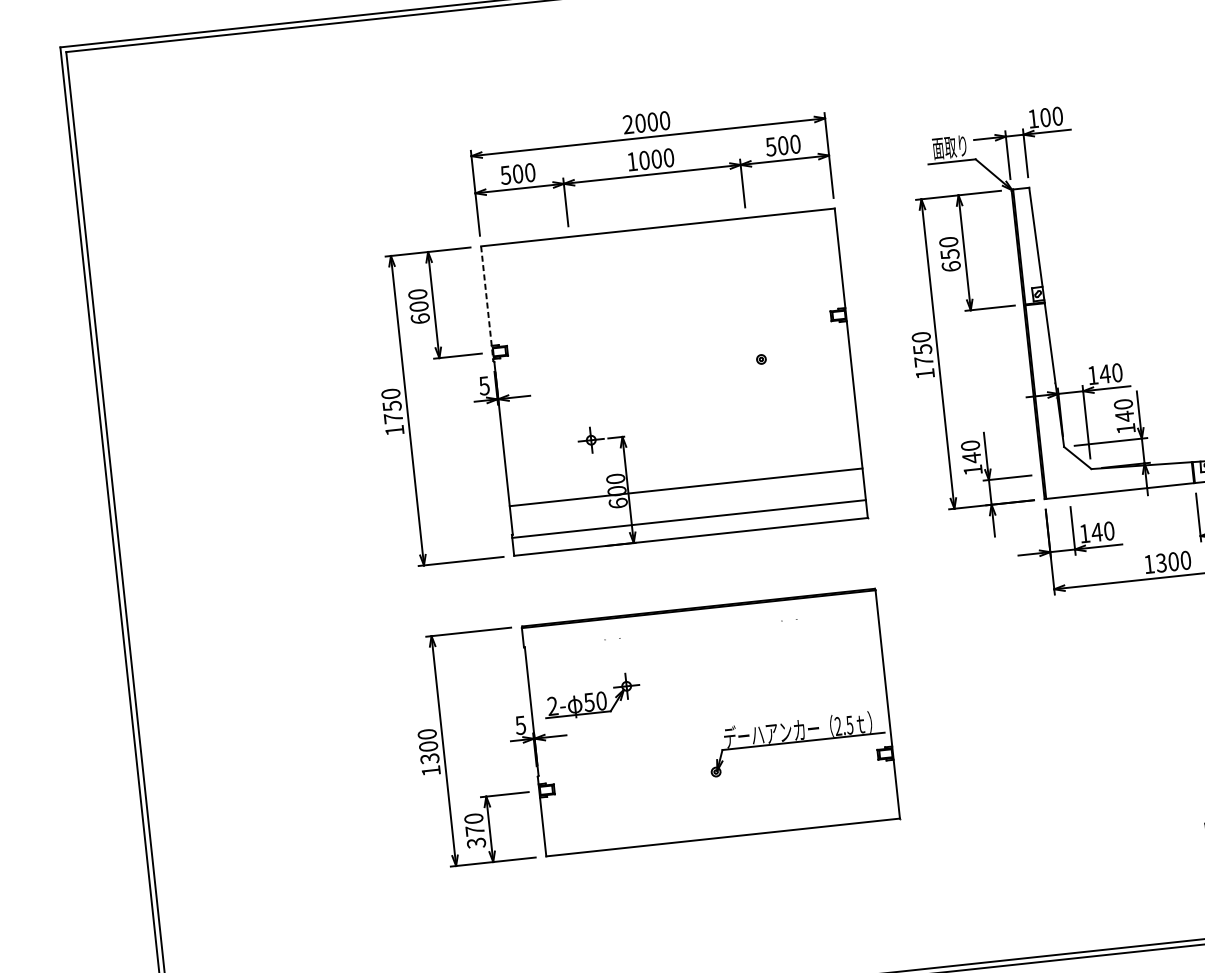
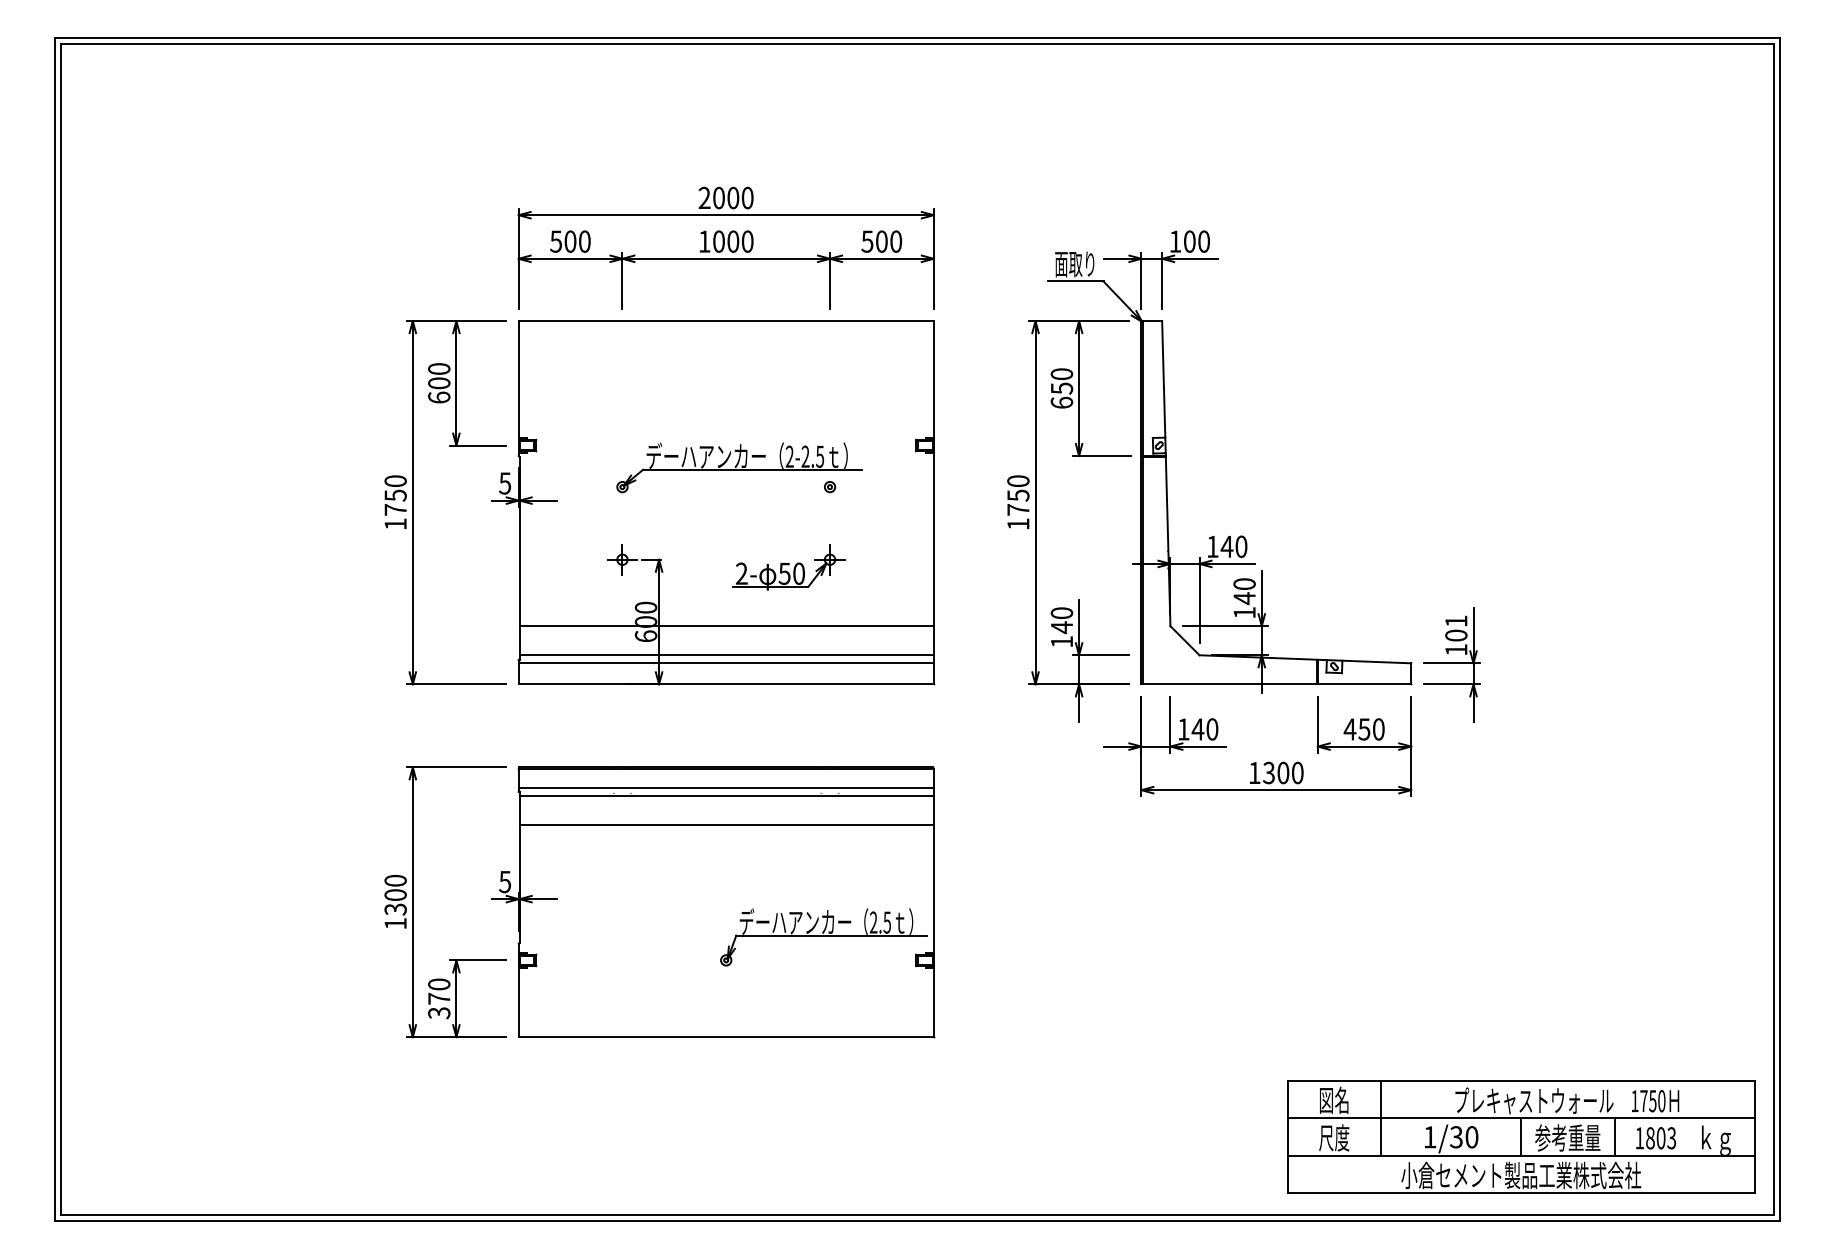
line: (487, 304) -> (518, 389), dashed -> solid
part: (682, 350) -> (739, 467), added
line: (688, 512) -> (726, 655), added
line: (699, 625) -> (725, 788), added
line: (701, 632) -> (726, 796), added
line: (704, 657) -> (726, 825), added
part: (591, 696) -> (788, 567), moved

